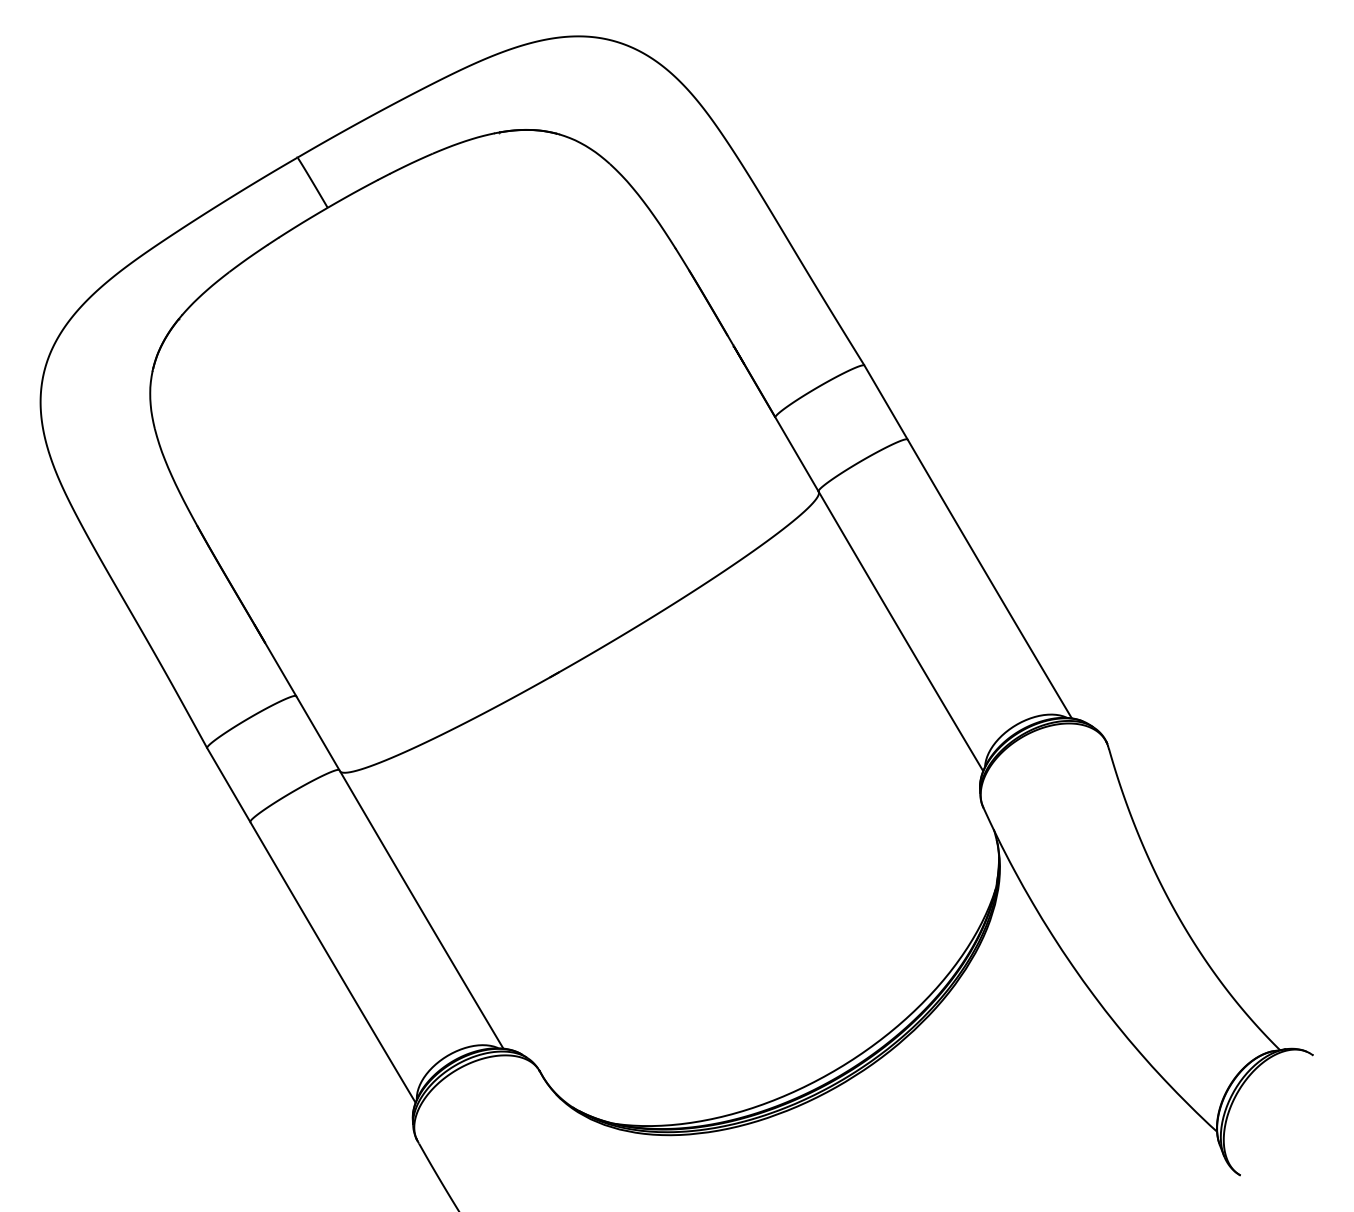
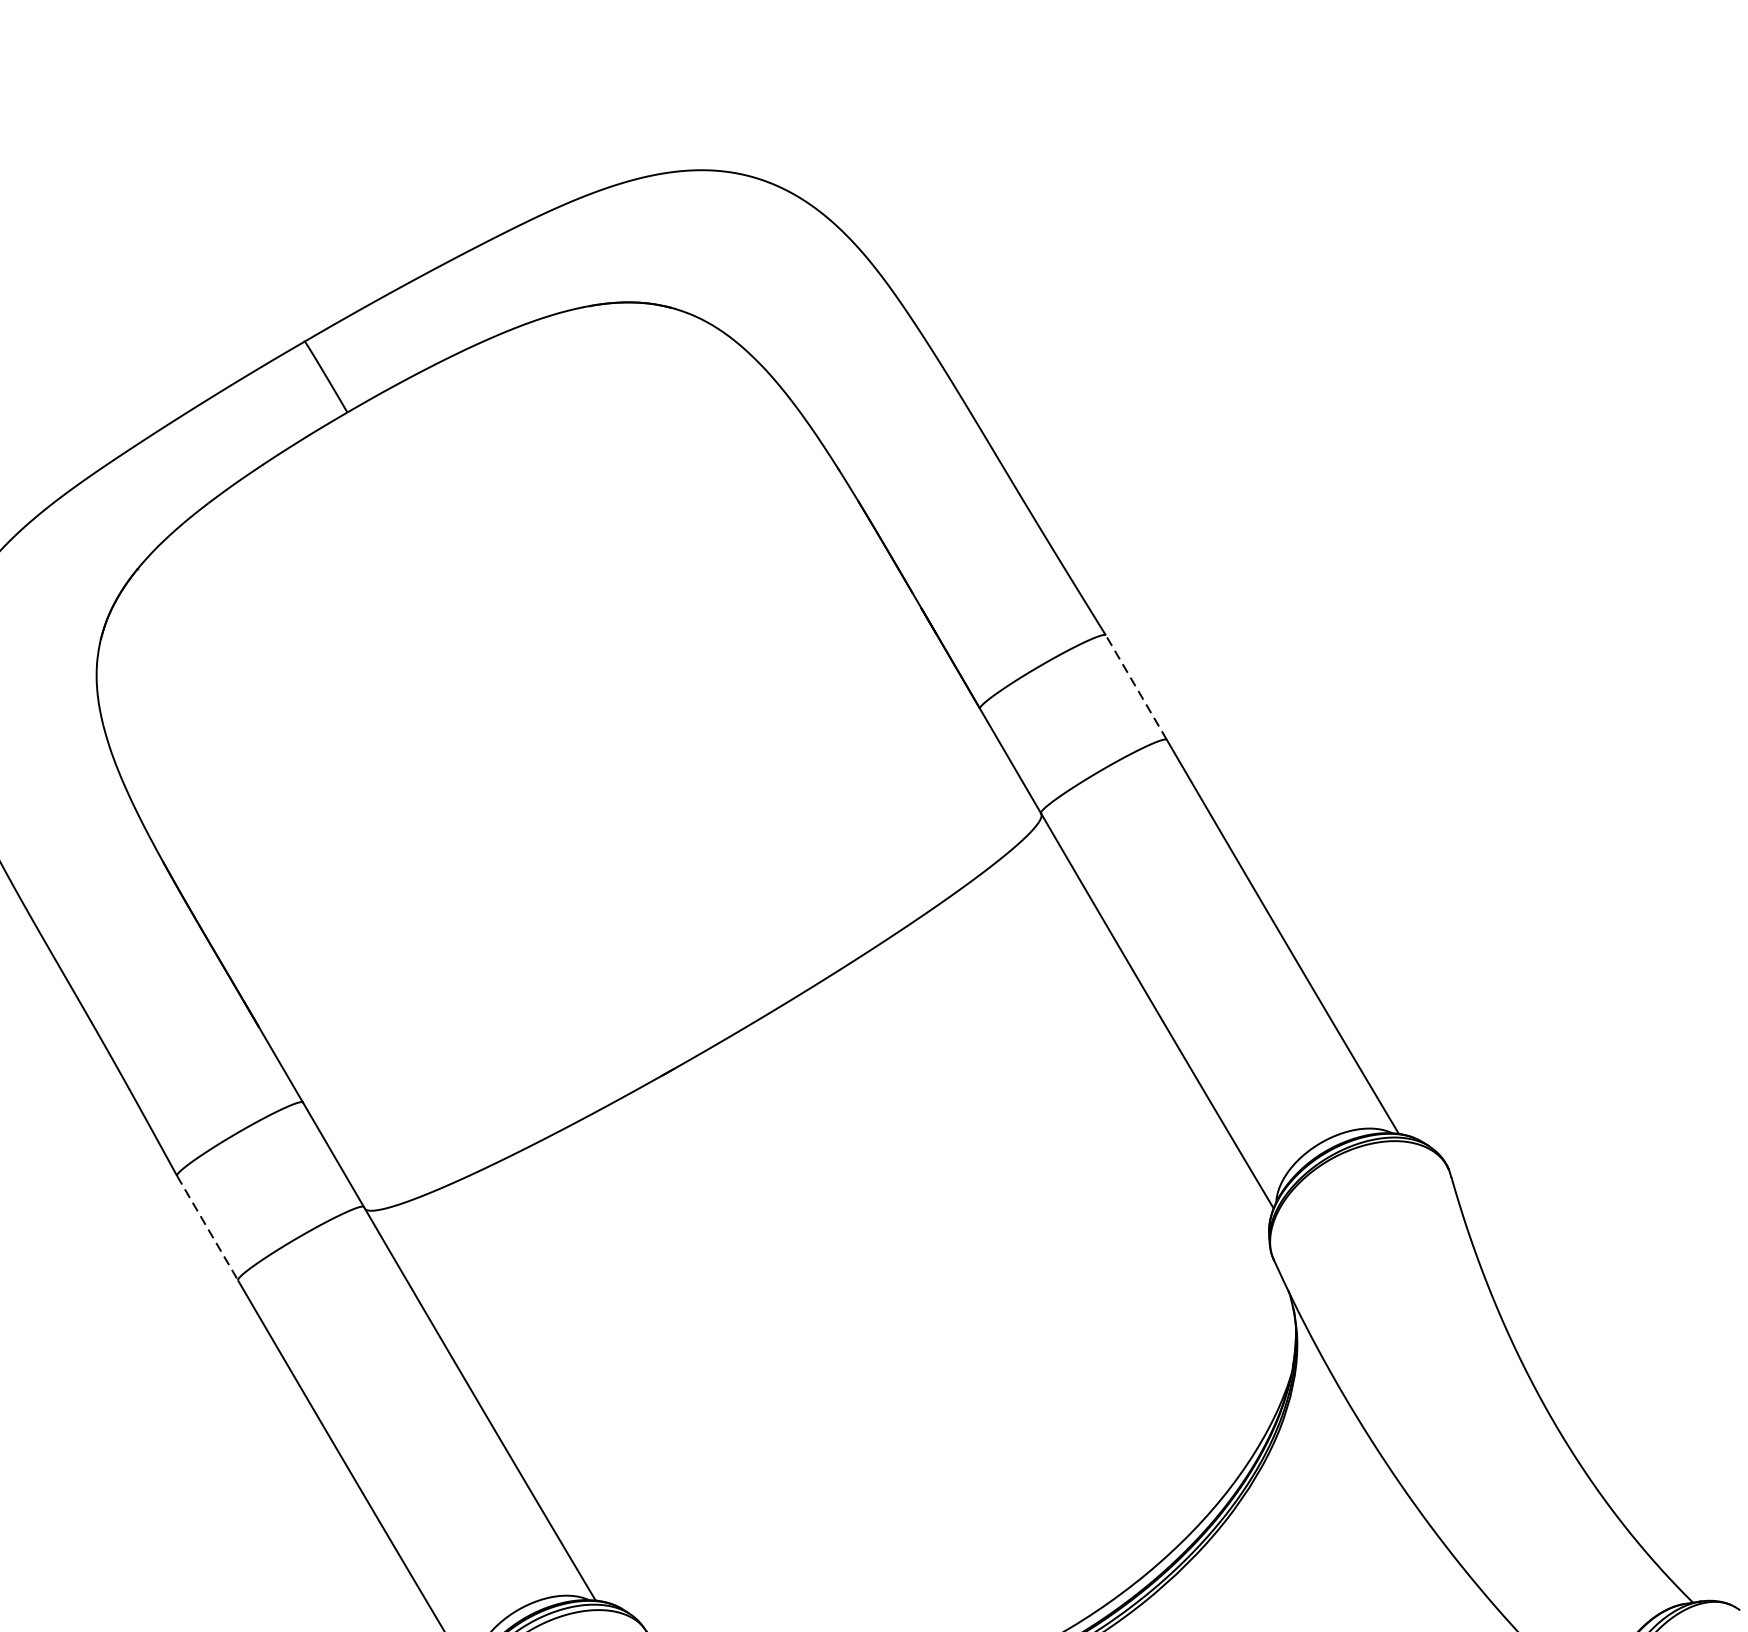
line: (886, 402) -> (1136, 687), solid -> dashed
line: (228, 785) -> (207, 1228), solid -> dashed

